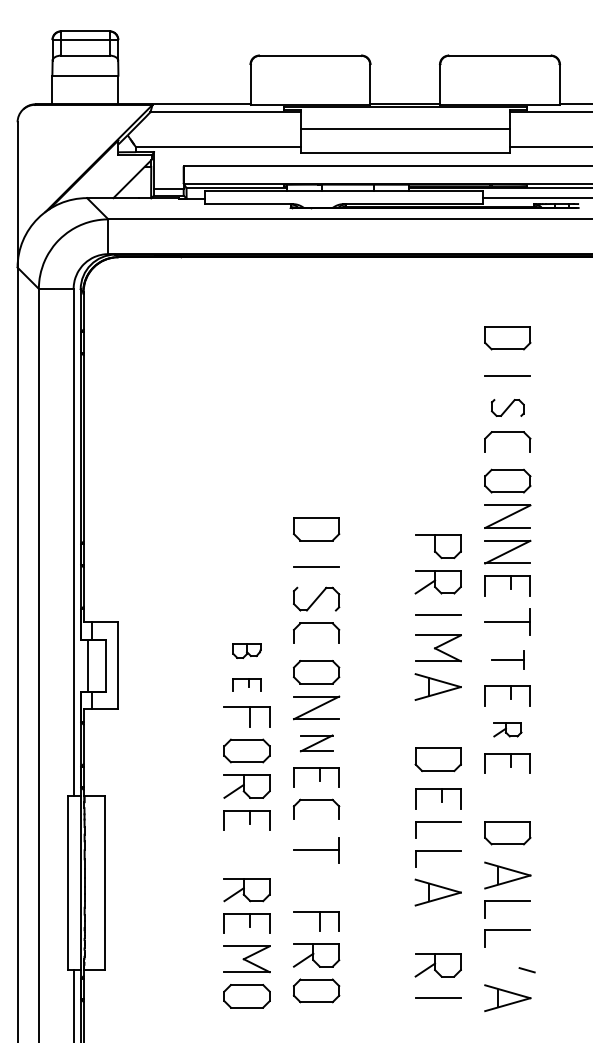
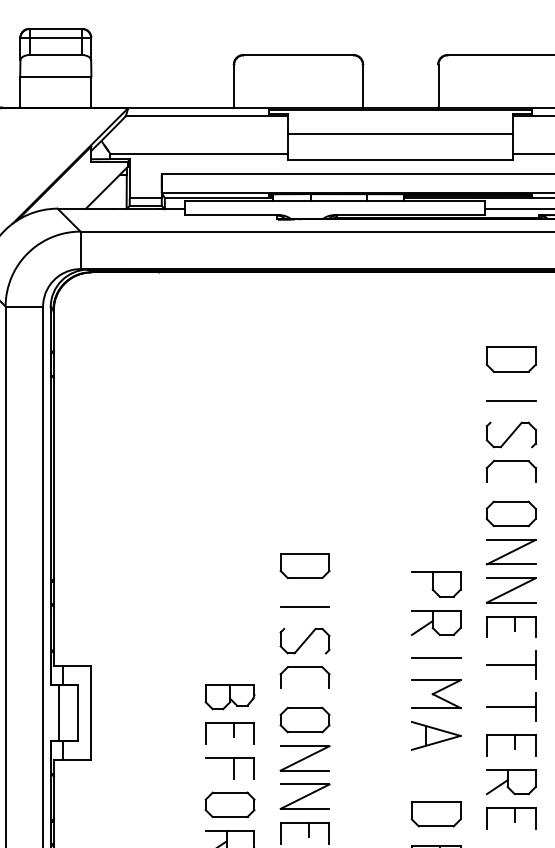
part: (507, 407) -> (510, 434), size x1.43
part: (246, 651) -> (229, 697), size x1.67
part: (507, 659) -> (510, 706), size x1.43
part: (246, 684) -> (229, 733), size x1.67
part: (507, 729) -> (510, 781), size x1.67
part: (316, 743) -> (304, 796), size x1.43

